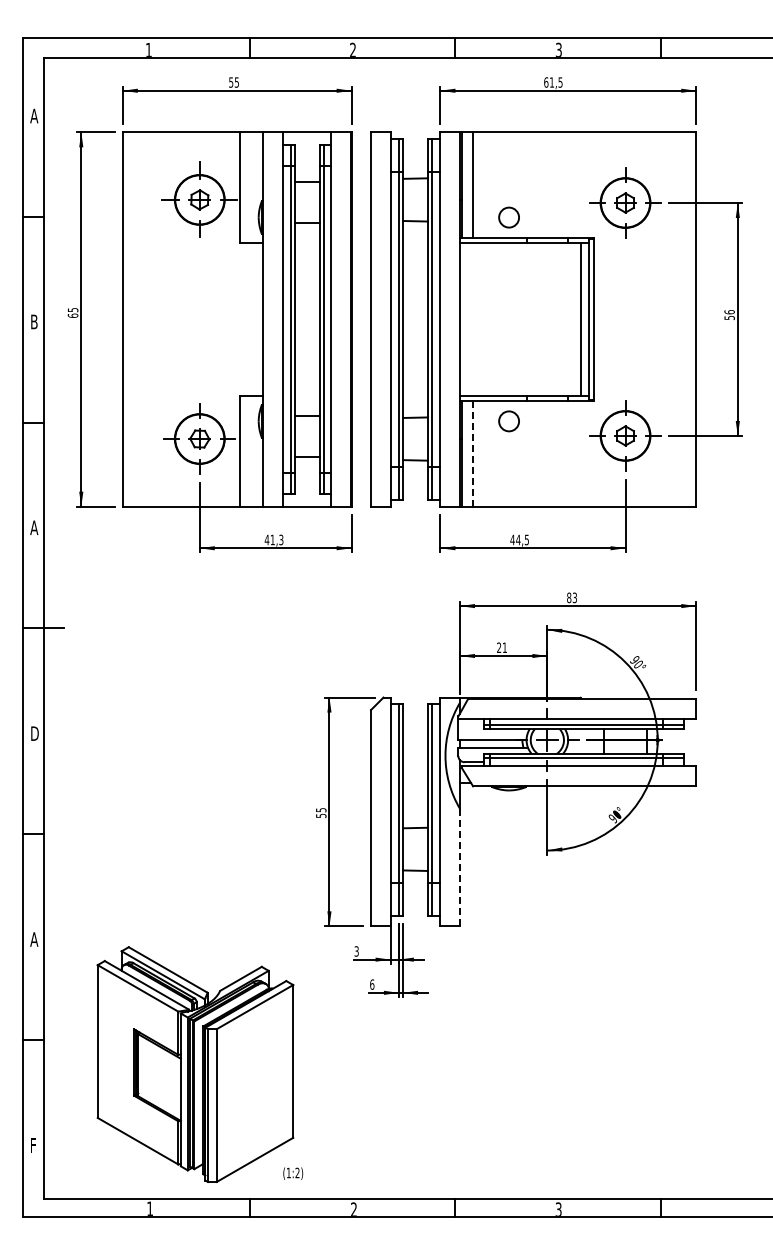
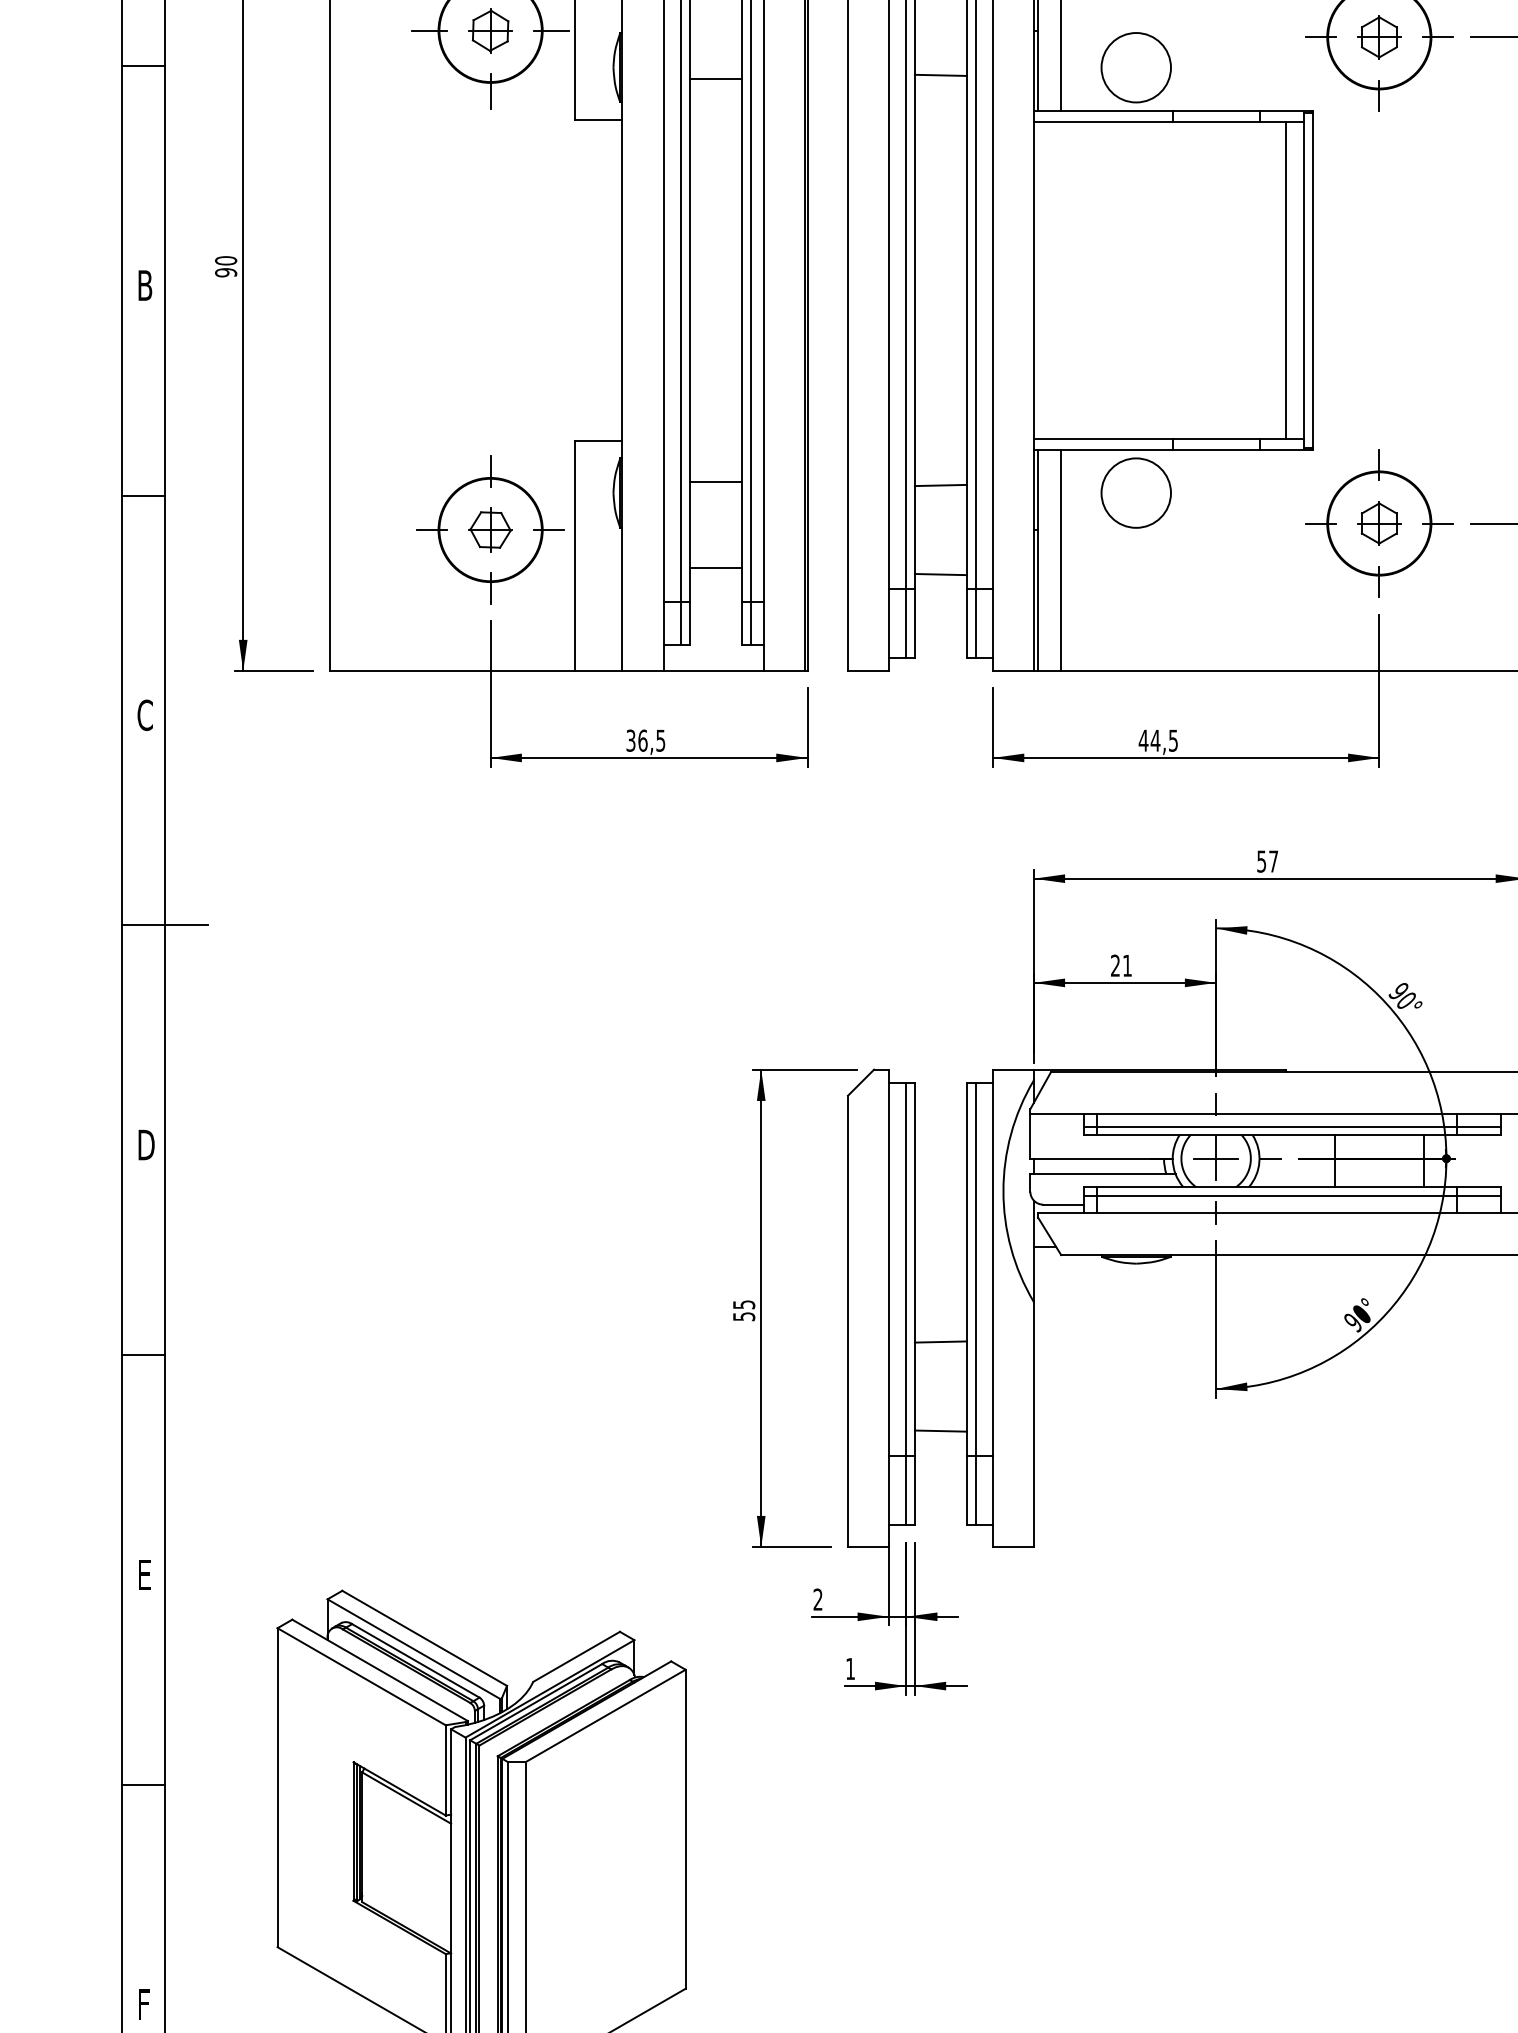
circle: (508, 217) -> (1135, 67), size x1.67
text: (72, 312) -> (224, 265), 65 -> 90
circle: (508, 421) -> (1135, 493), size x1.67
line: (473, 453) -> (1061, 560), dashed -> solid
text: (34, 527) -> (145, 714), A -> C
text: (273, 539) -> (644, 739), 41,3 -> 36,5
text: (571, 597) -> (1266, 860), 83 -> 57
line: (460, 867) -> (1034, 1424), dashed -> solid
text: (34, 939) -> (145, 1574), A -> E
text: (356, 951) -> (817, 1599), 3 -> 2
text: (372, 984) -> (851, 1668), 6 -> 1

